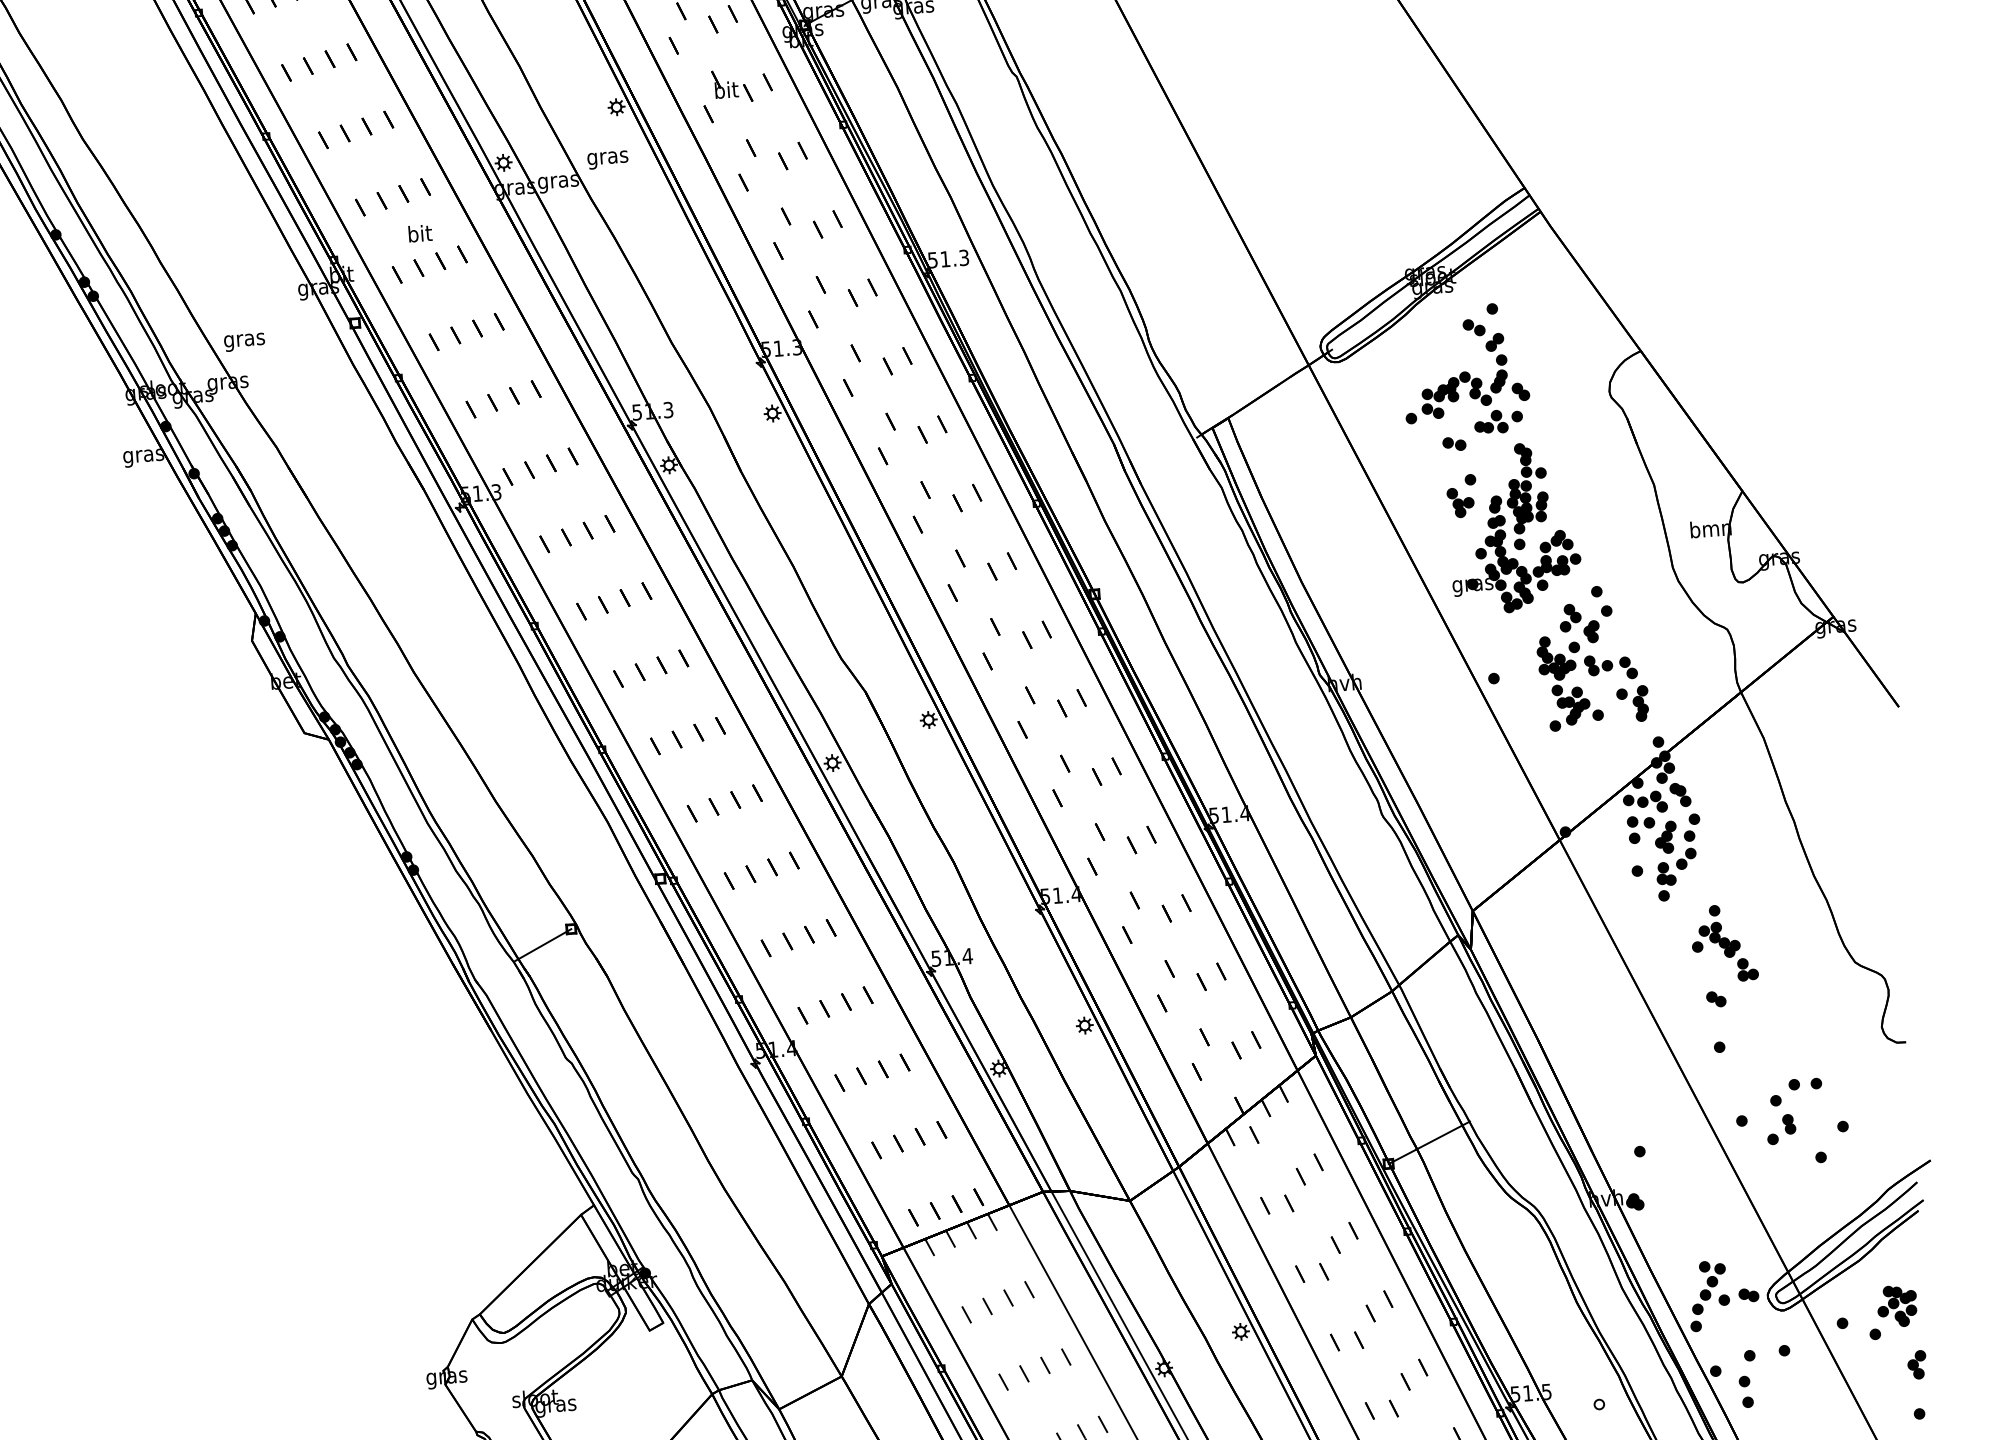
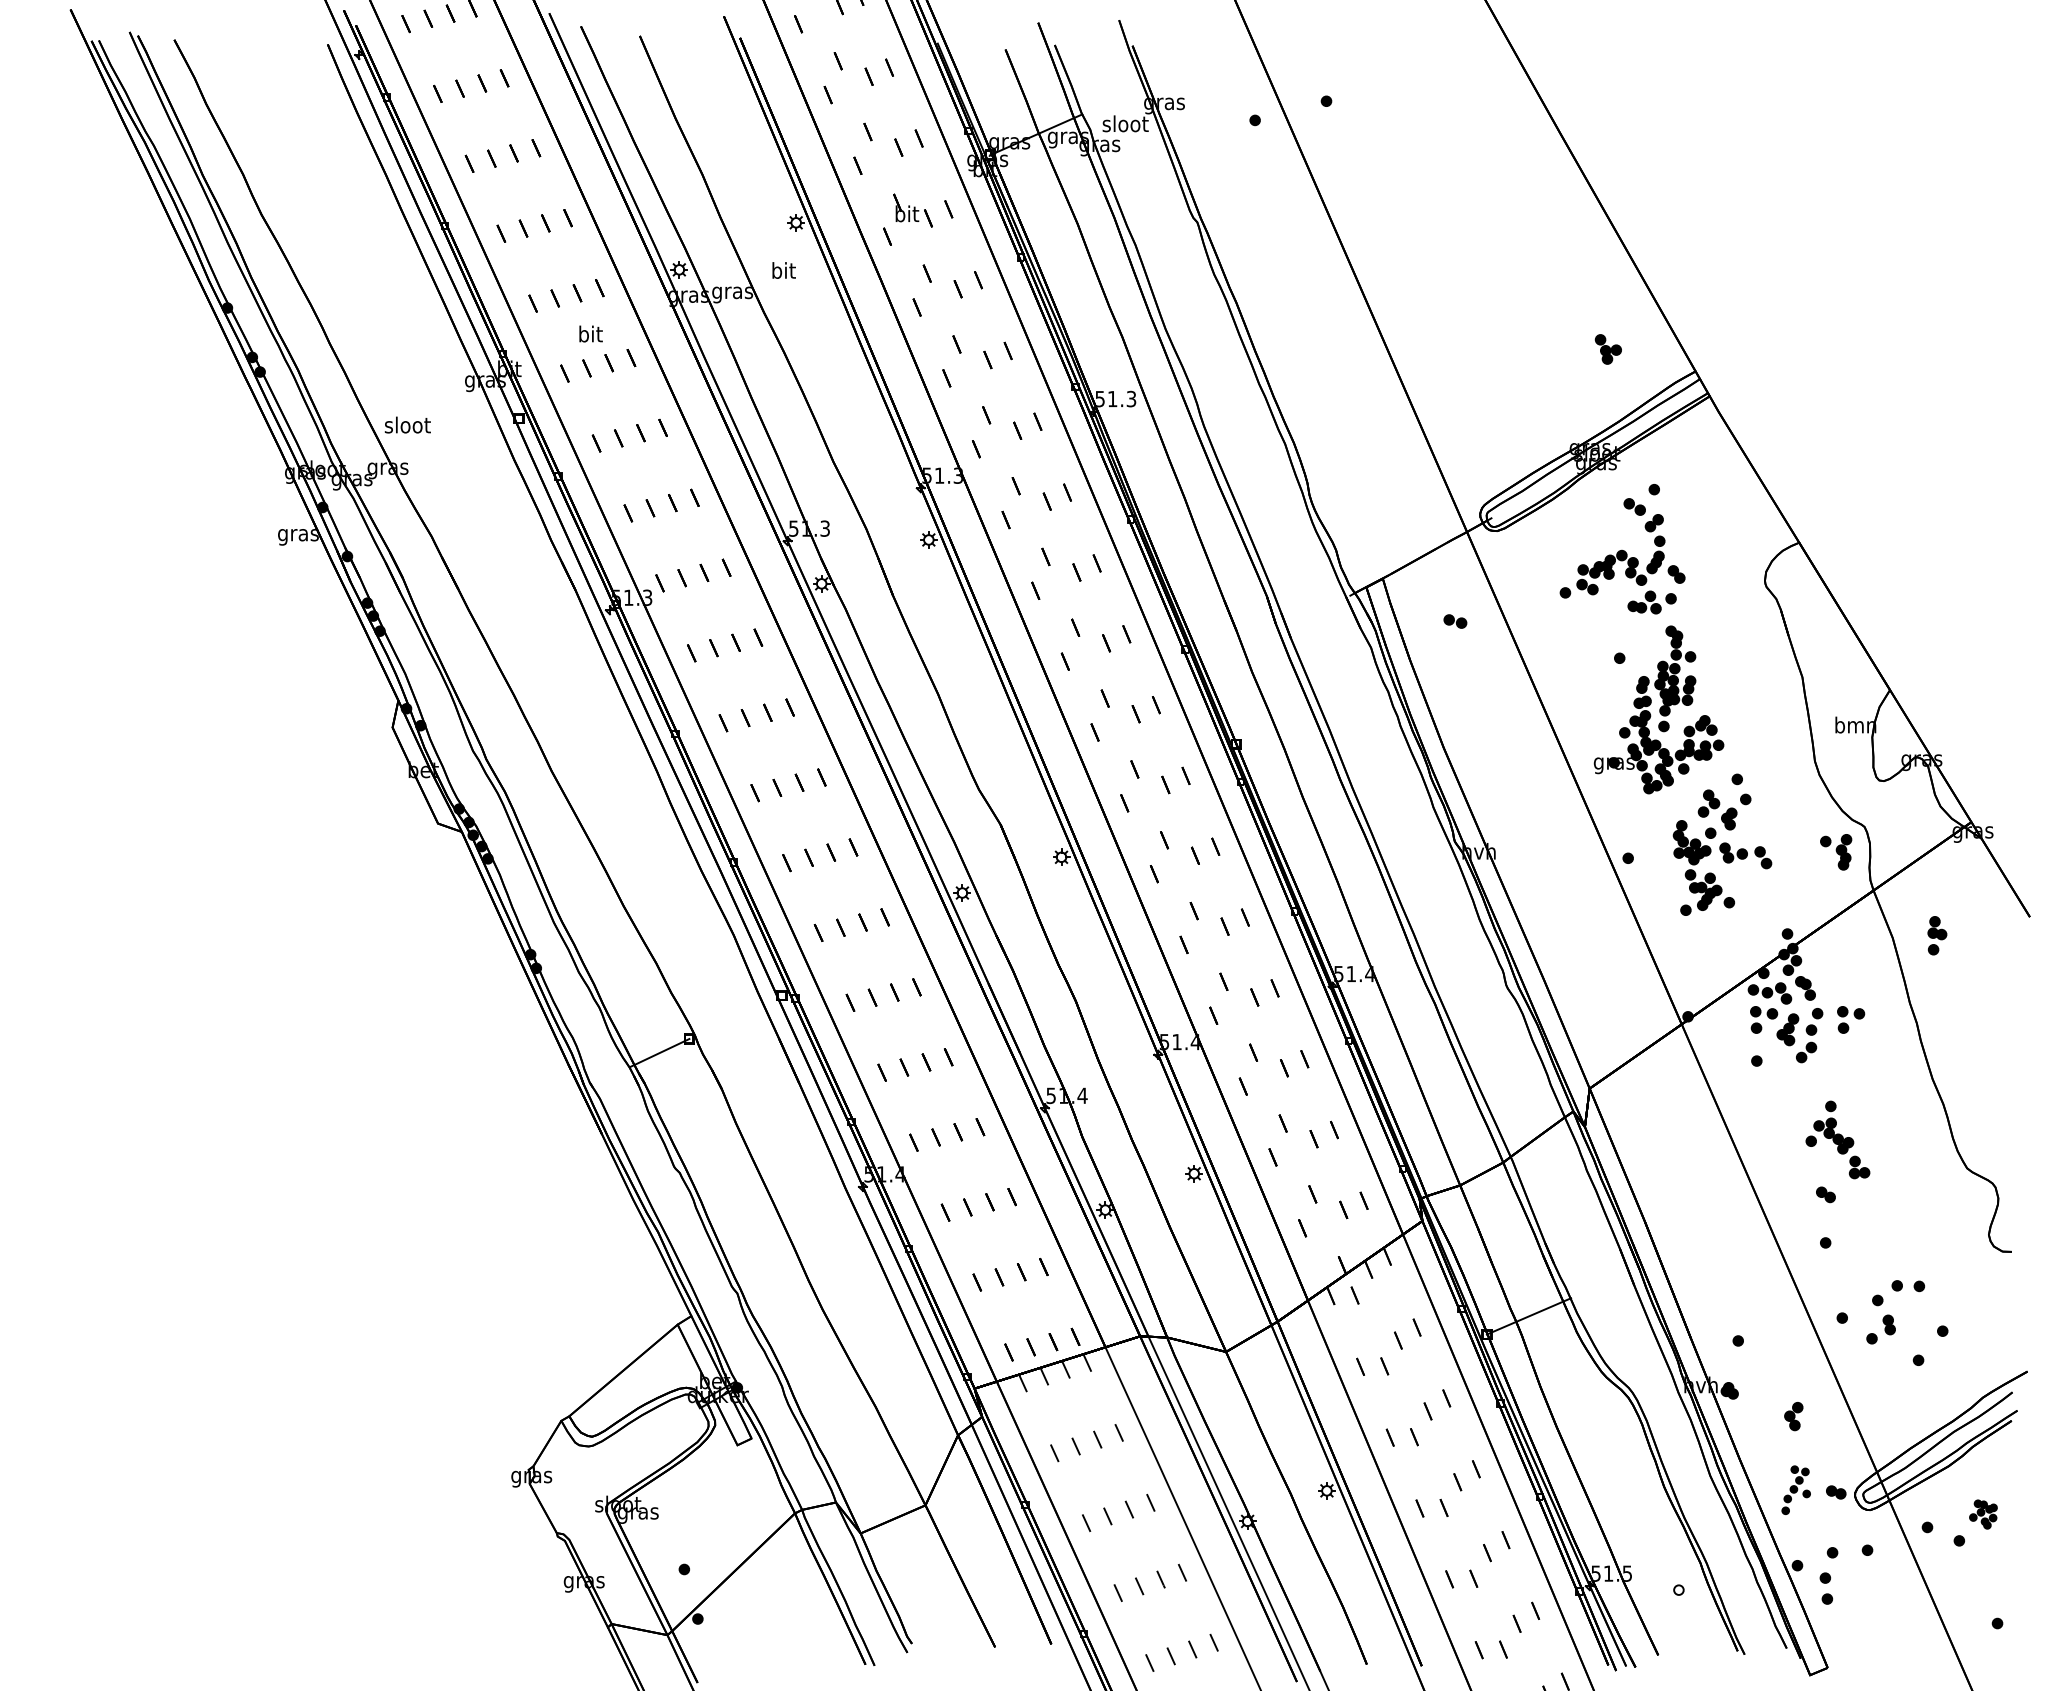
text: (607, 157) -> (783, 272), gras -> bit
text: (244, 339) -> (407, 426), gras -> sloot
part: (1454, 444) -> (1455, 621), moved
part: (1459, 502) -> (1607, 349), moved
part: (1633, 704) -> (1836, 852), moved
part: (1728, 822) -> (1851, 1019), added
part: (1666, 881) -> (1937, 935), moved
part: (1708, 1296) -> (1795, 1490), size x0.7
part: (1897, 1306) -> (1983, 1514), size x0.7
part: (1916, 1364) -> (1793, 1416), moved

